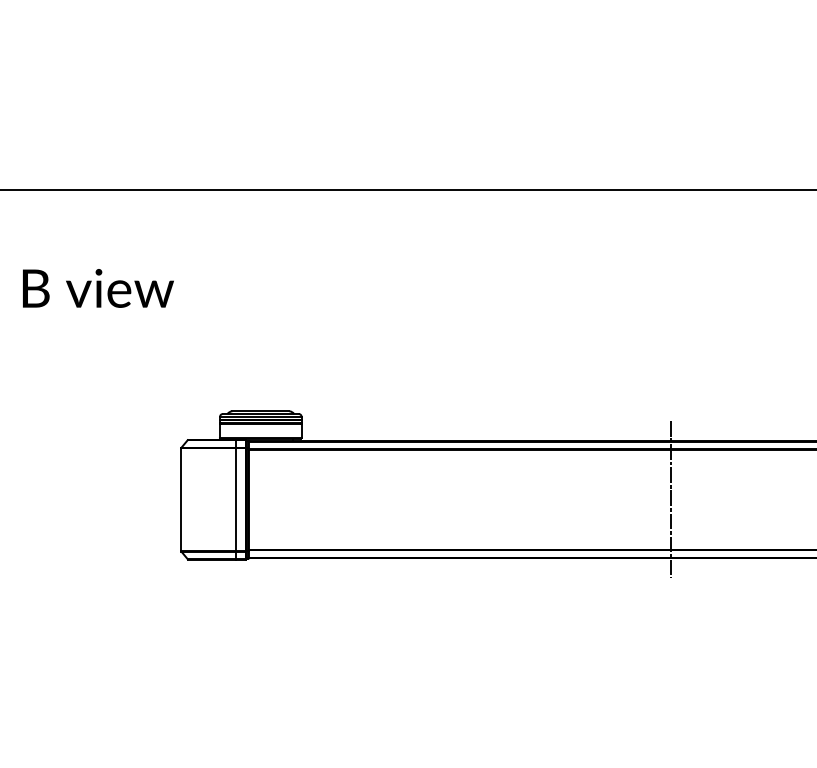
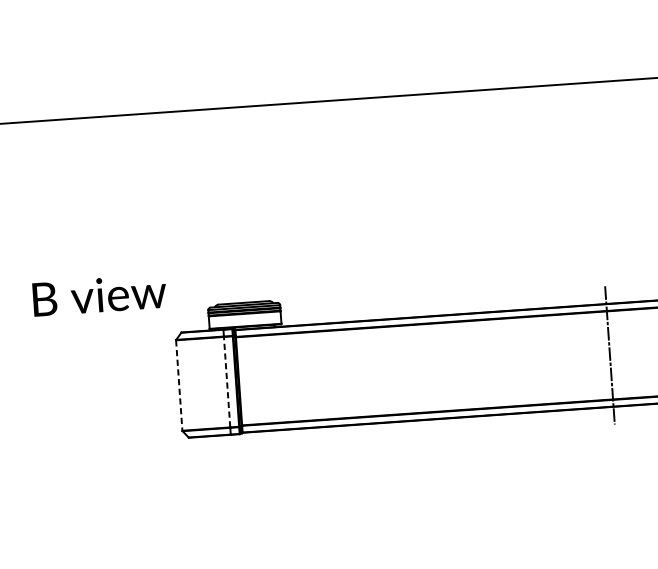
text: (98, 288) -> (99, 295), moved
line: (235, 499) -> (227, 382), solid -> dashed
line: (181, 500) -> (179, 386), solid -> dashed

